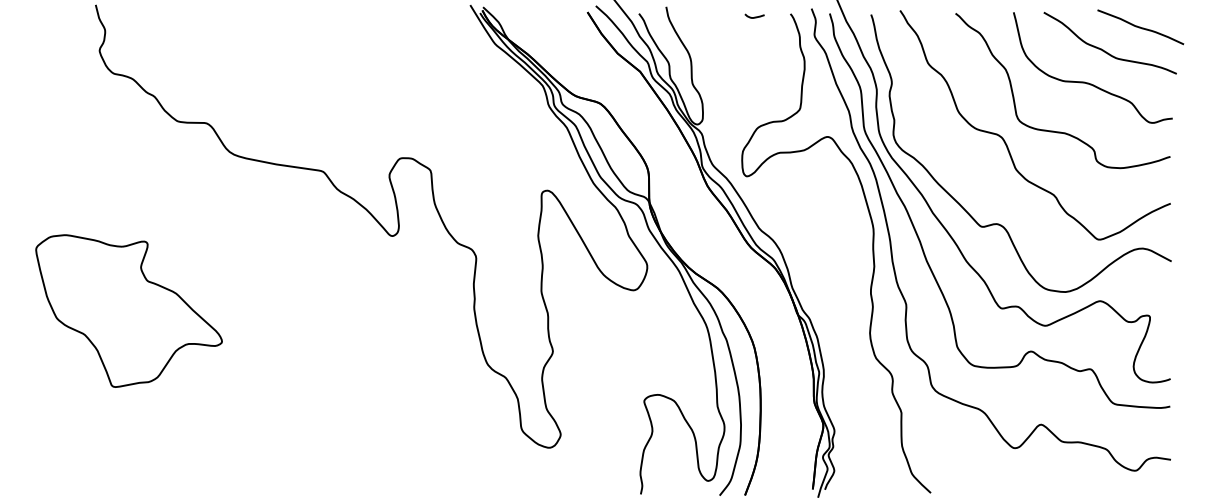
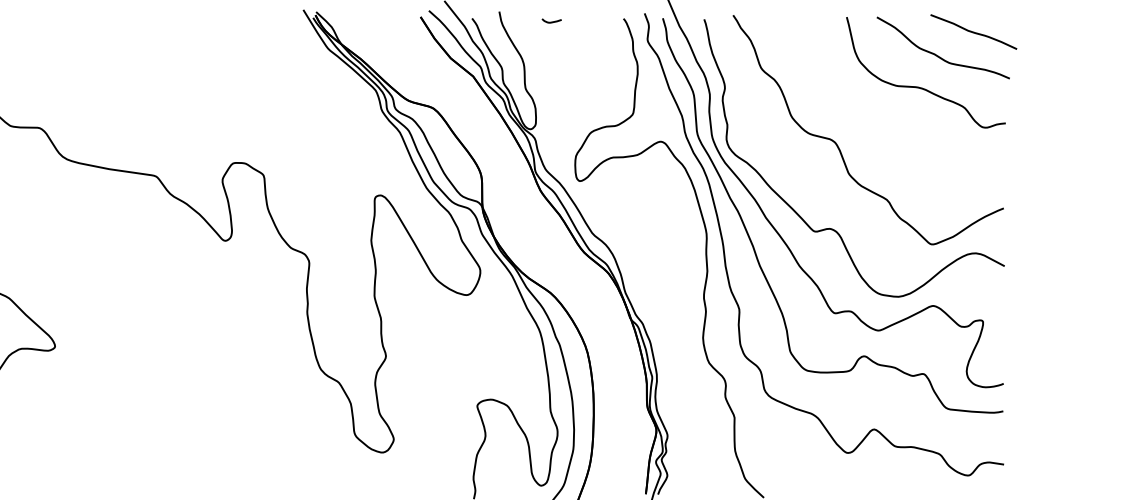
curve: (754, 16) -> (551, 21), moved
curve: (1061, 131) -> (894, 136), removed

